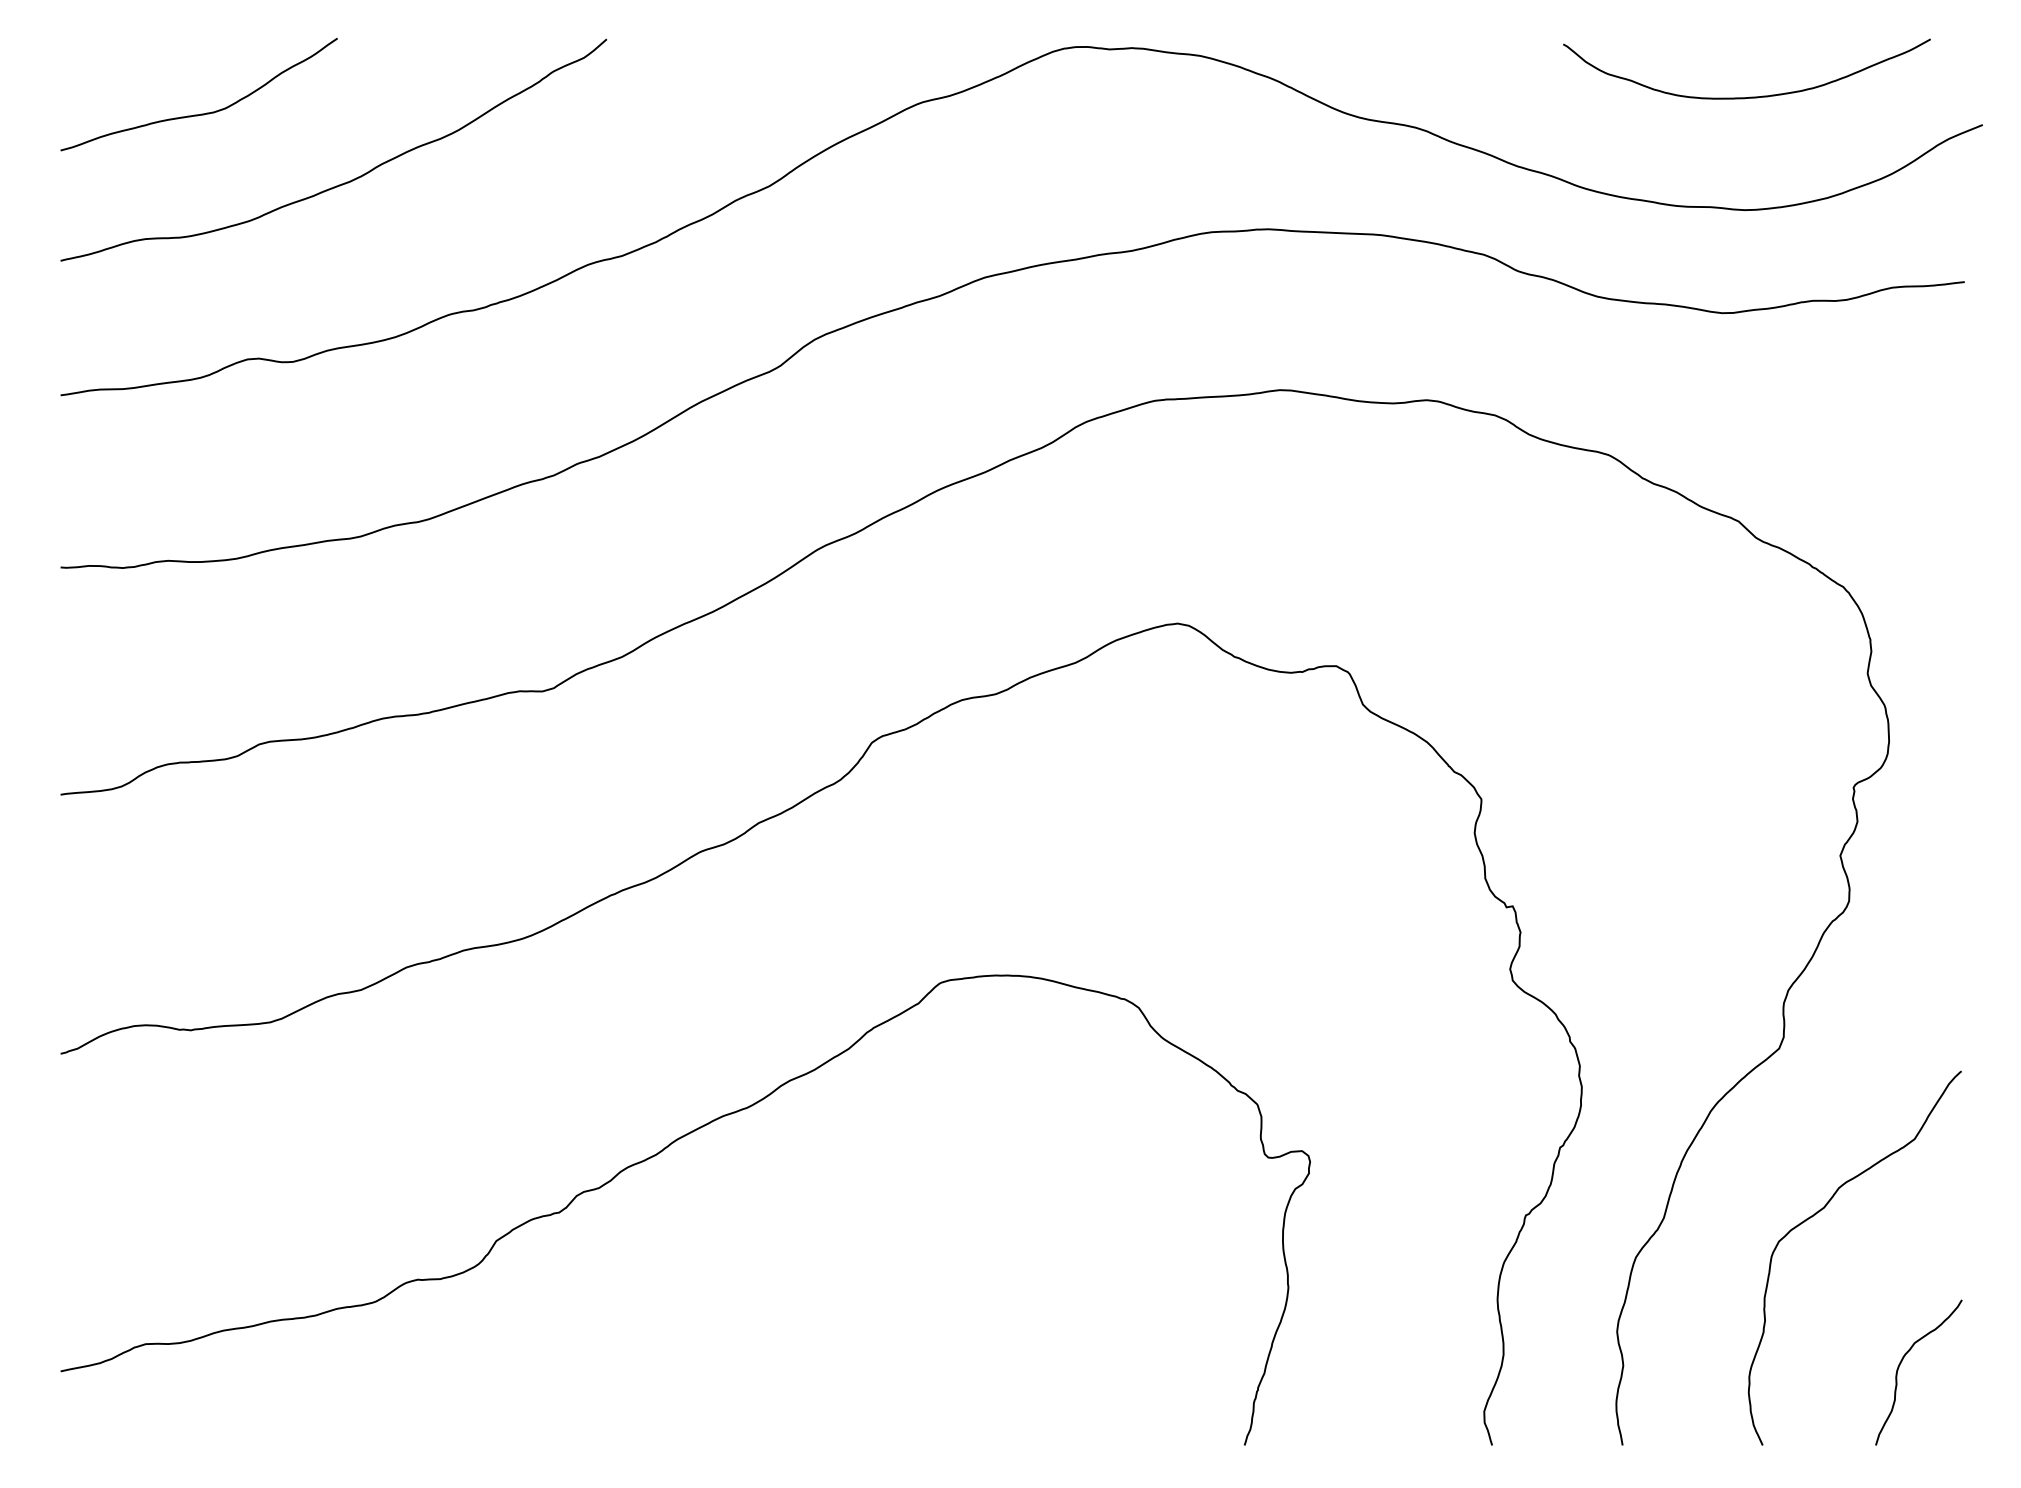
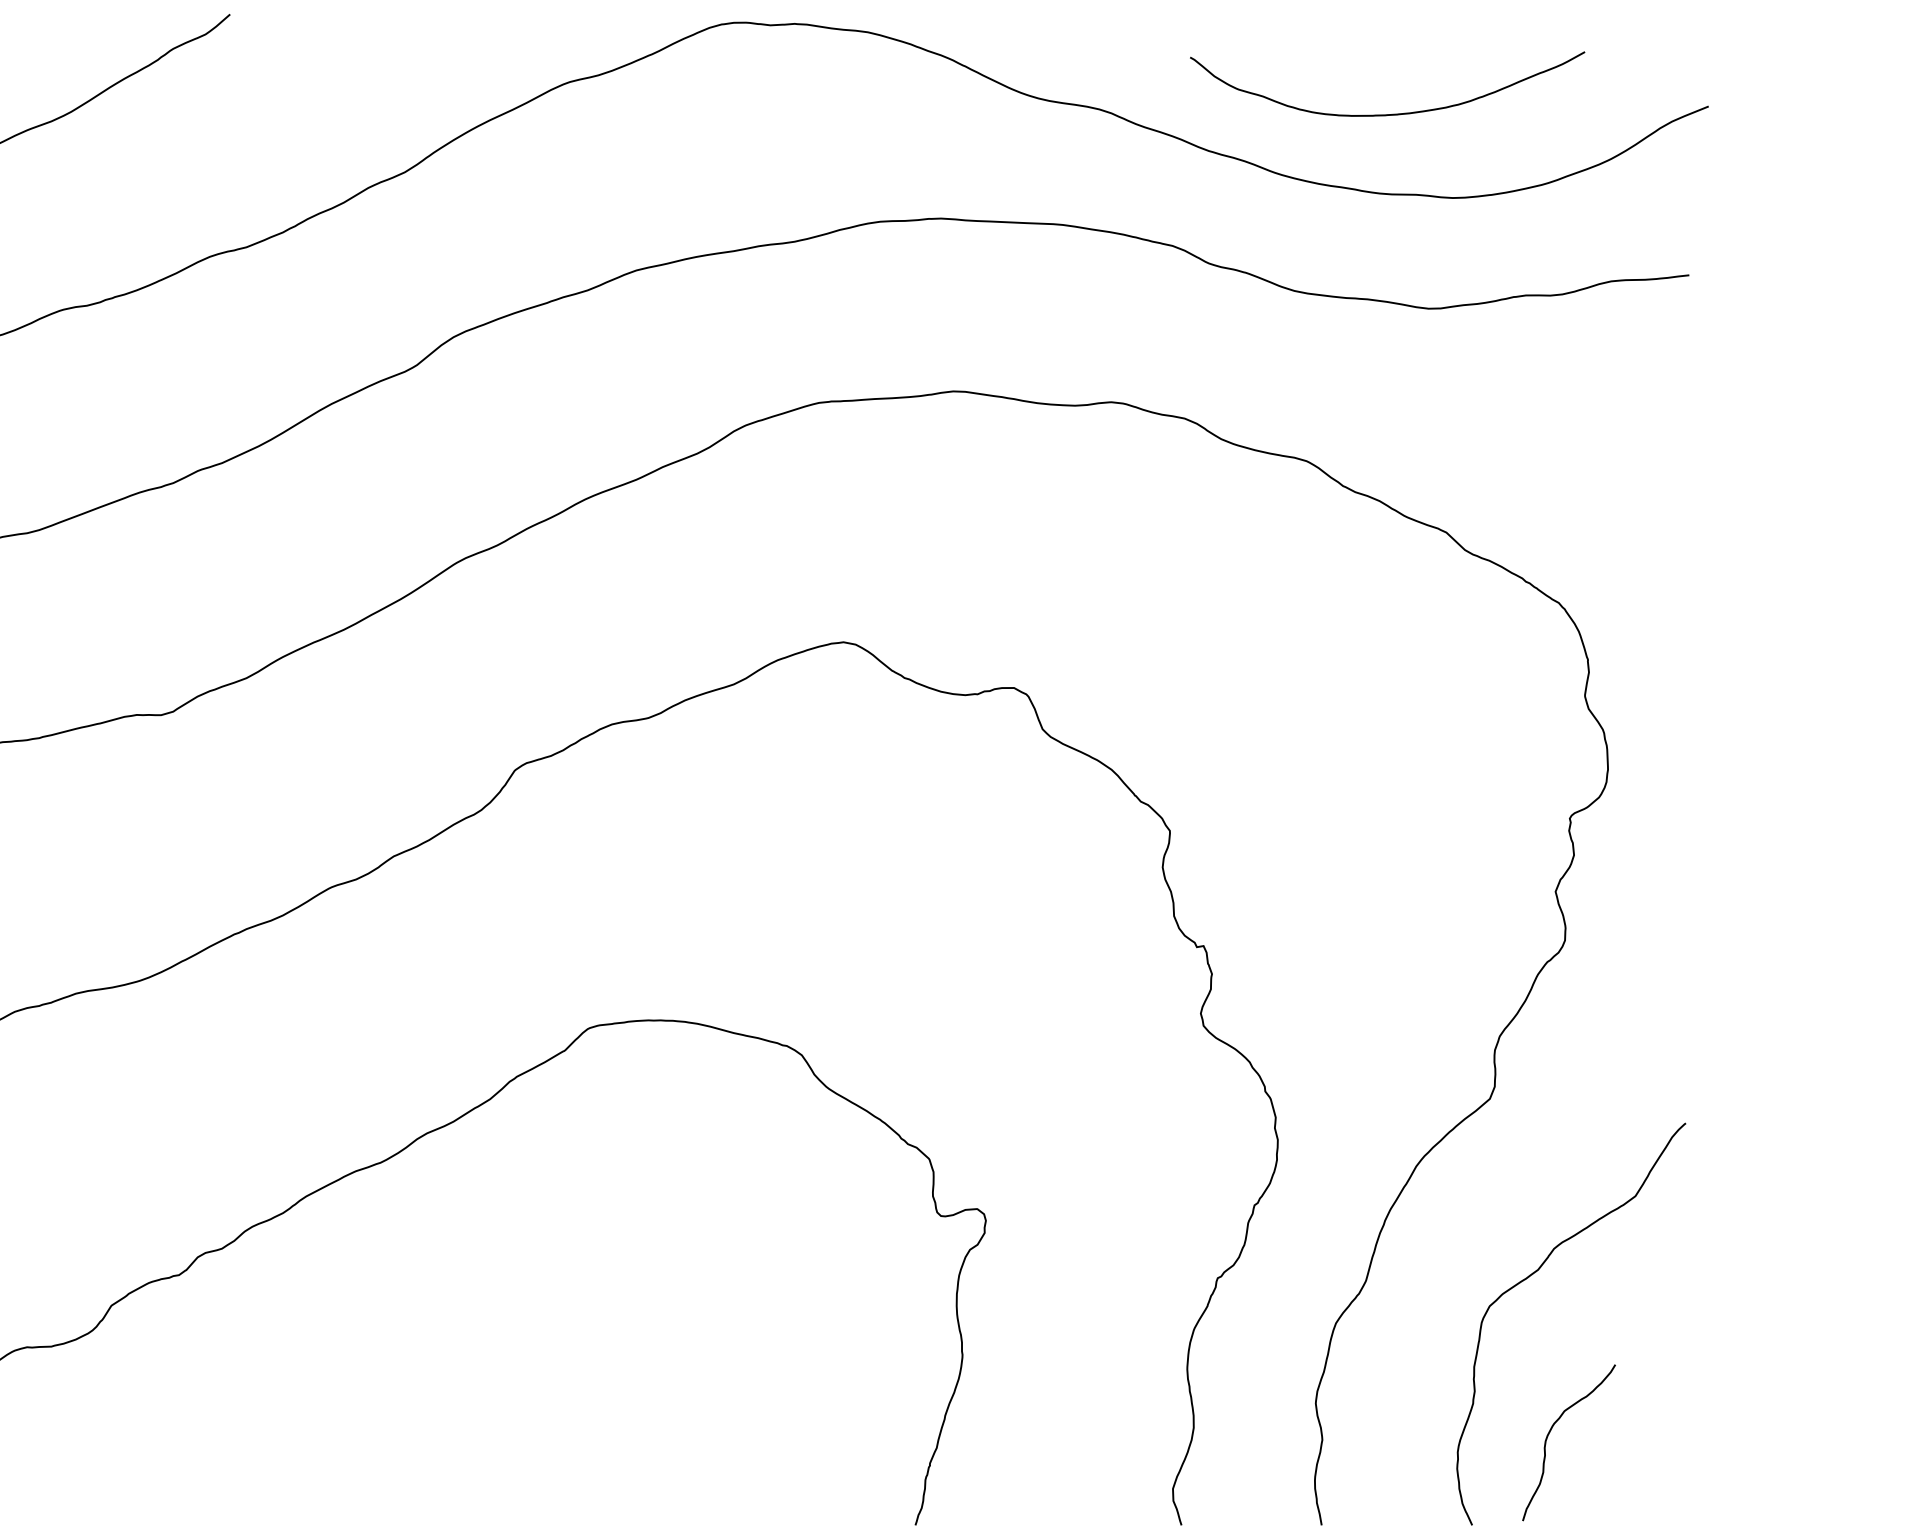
curve: (1750, 96) -> (1391, 113), moved
curve: (1901, 1363) -> (1550, 1432), moved

